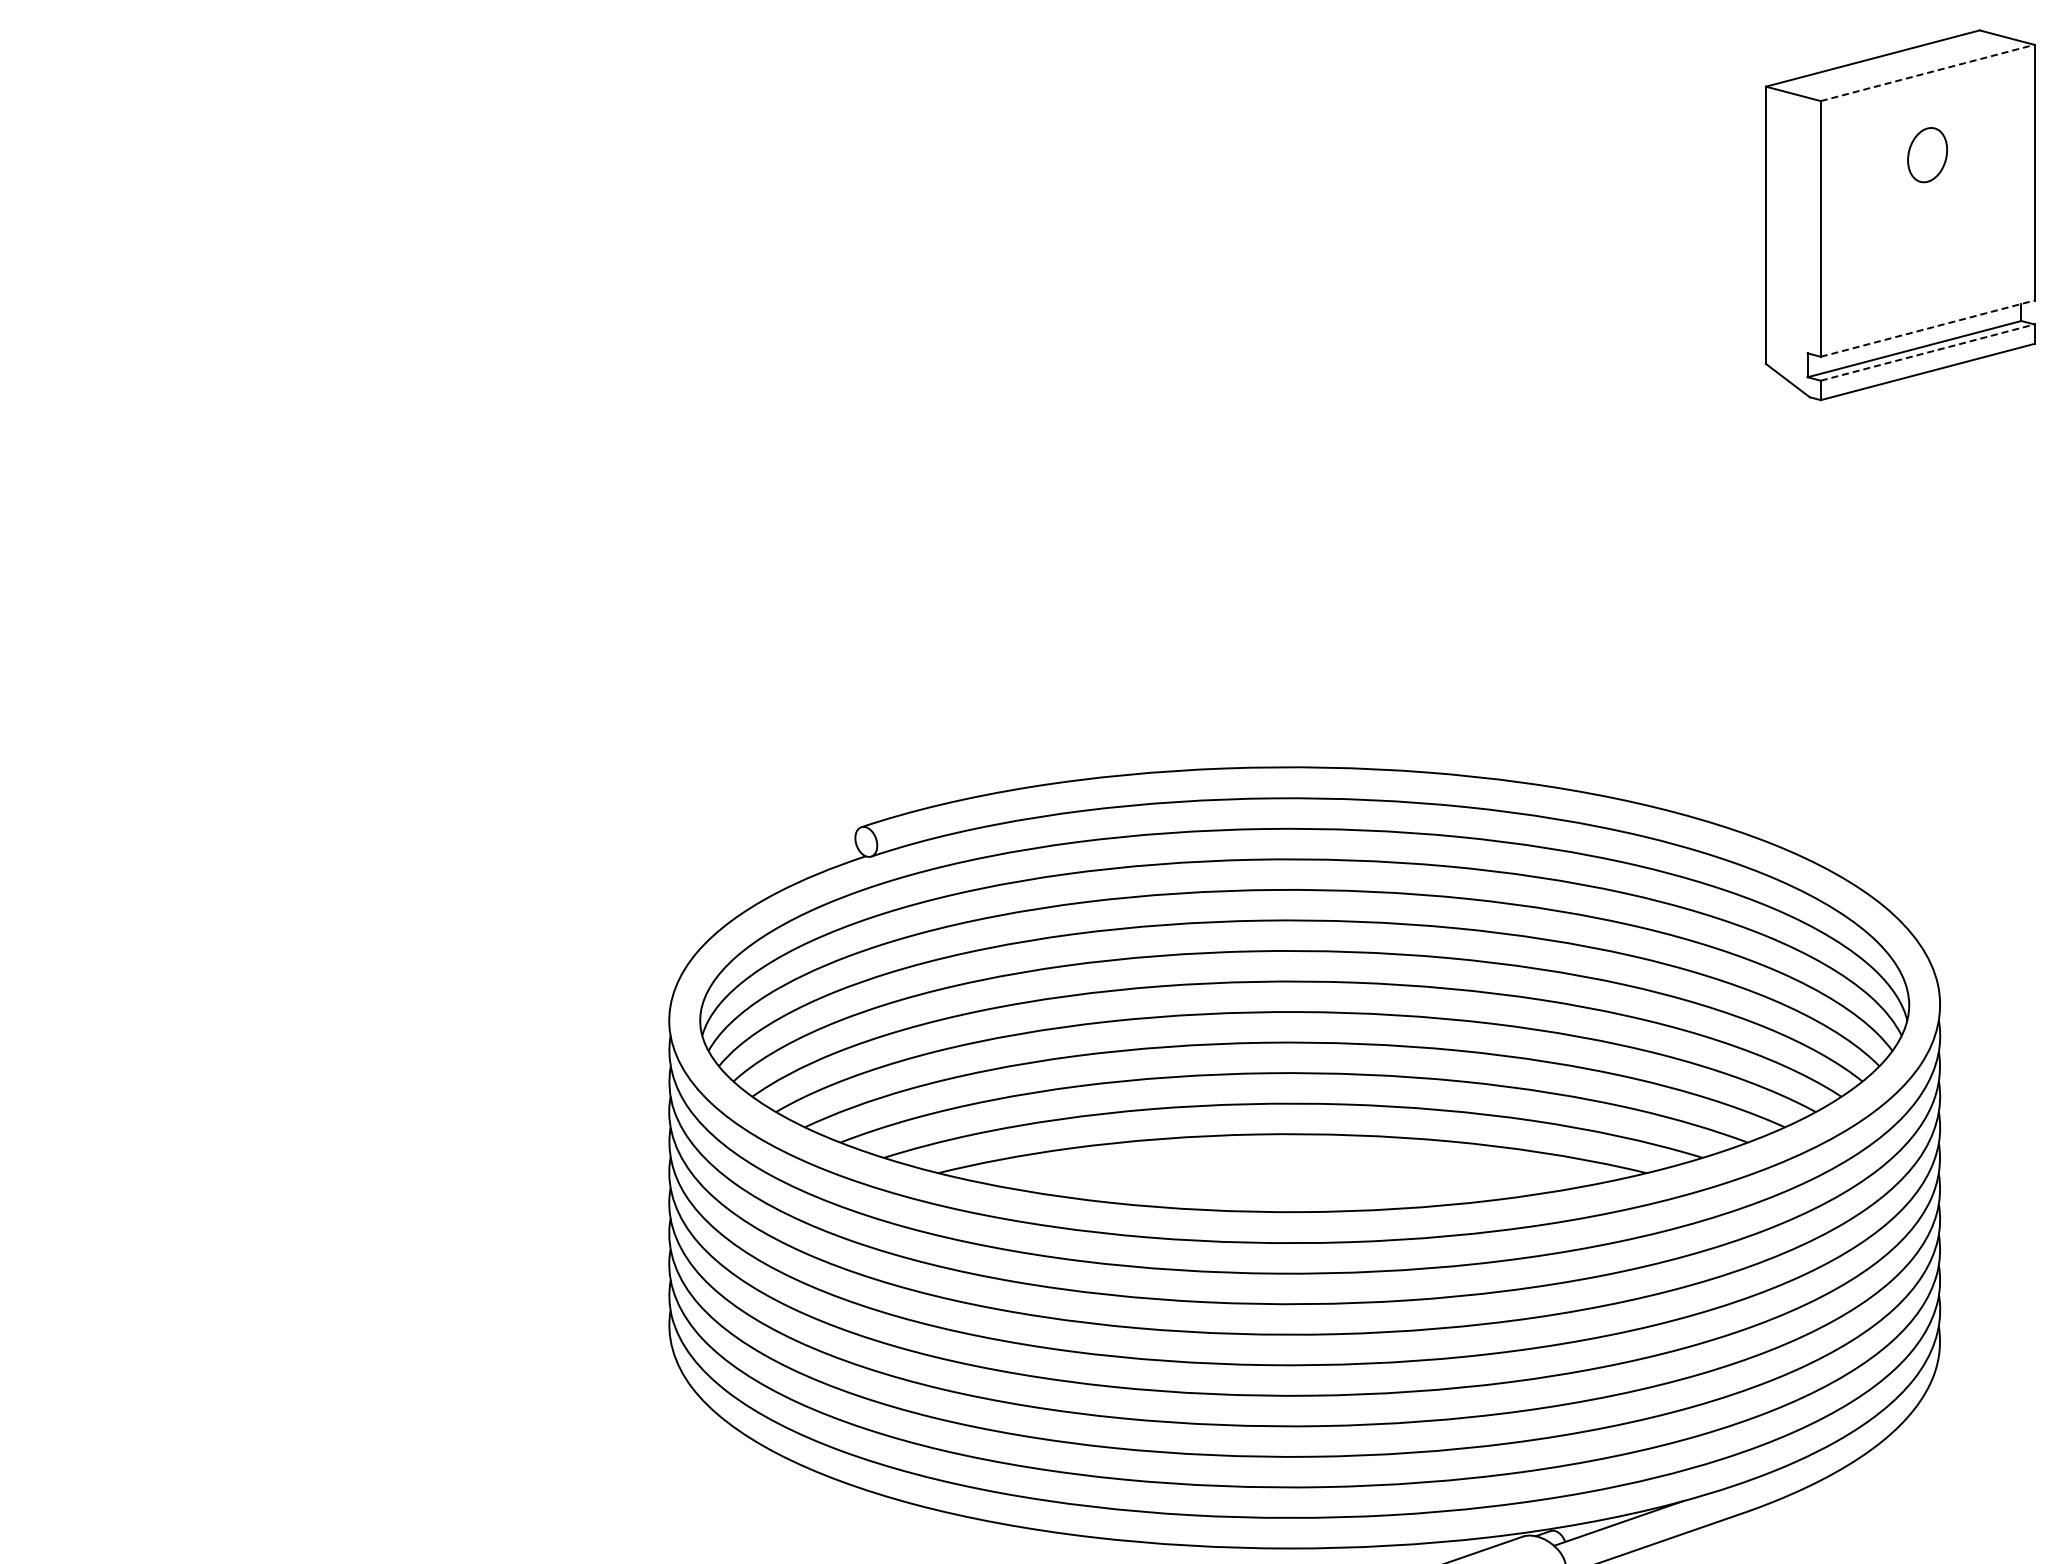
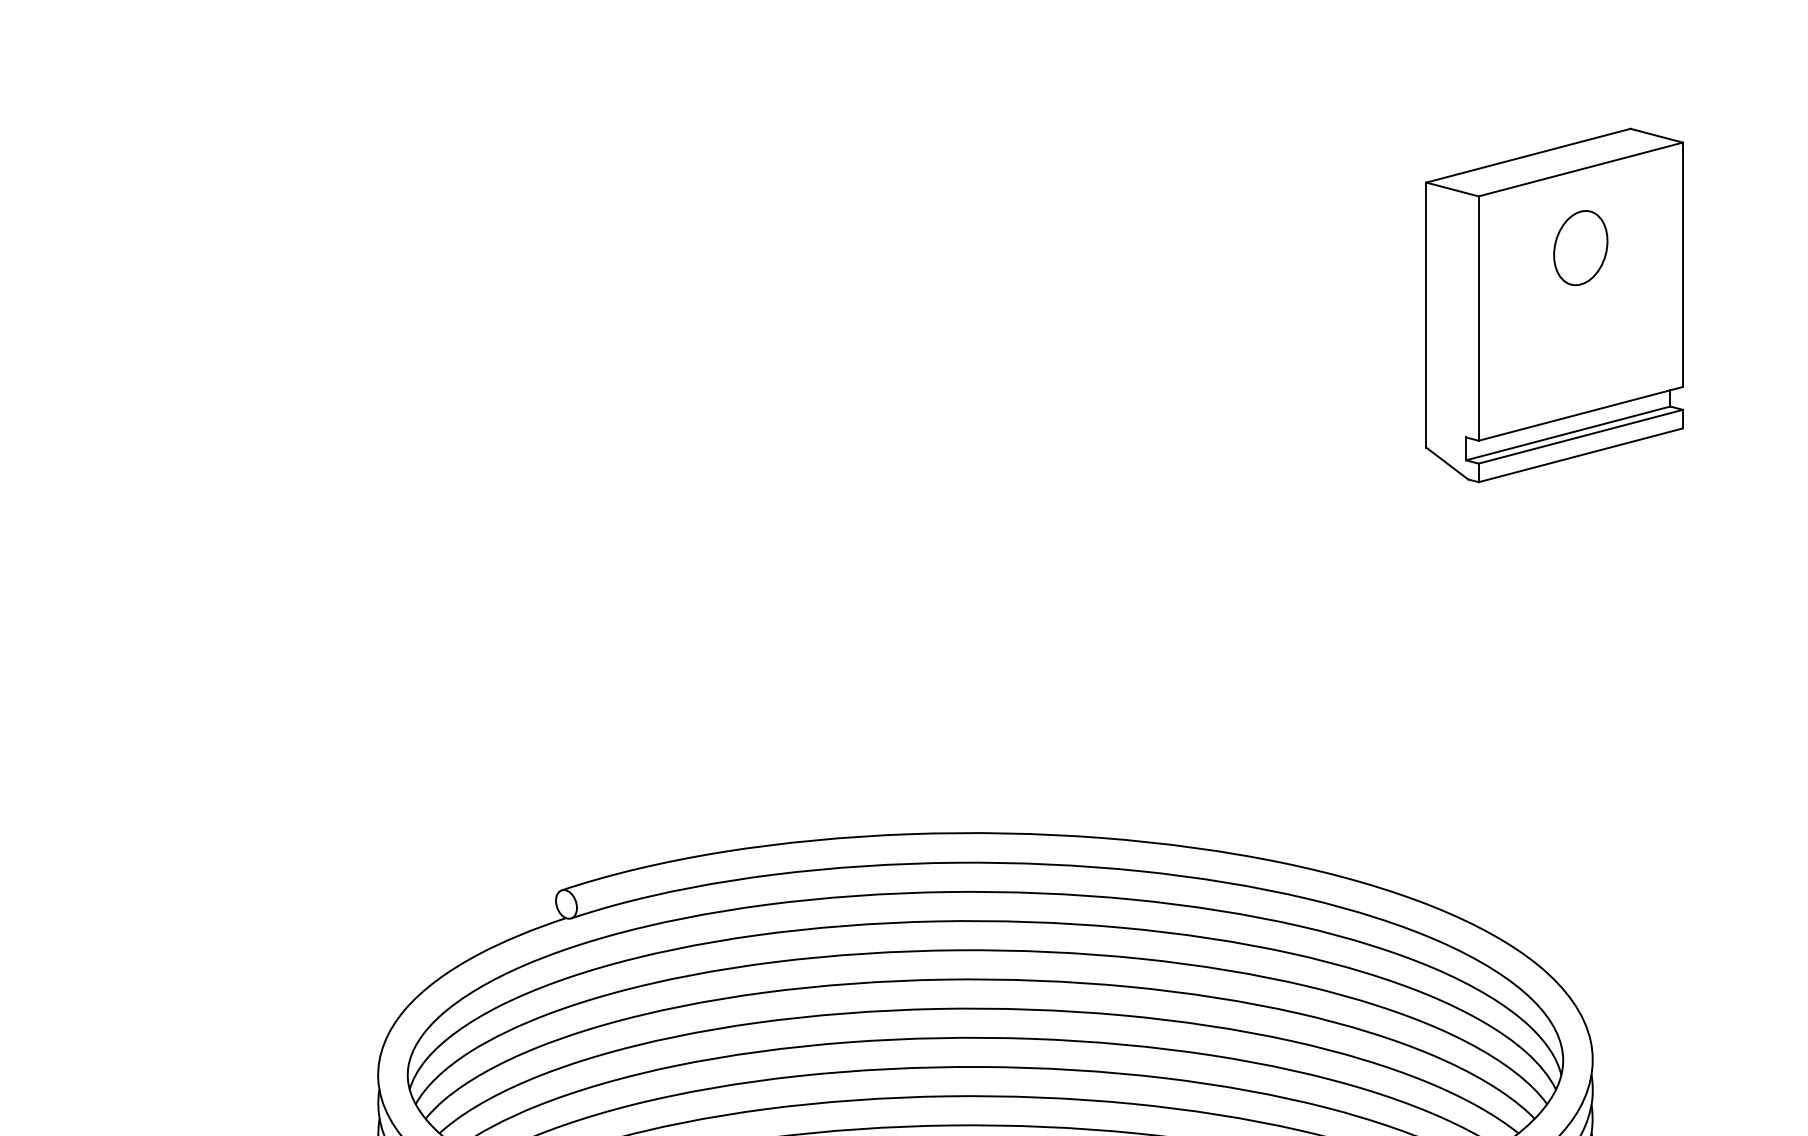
line: (1927, 72) -> (1580, 169), dashed -> solid
part: (1927, 154) -> (1580, 247), size x1.43
line: (1927, 328) -> (1580, 413), dashed -> solid
line: (1927, 352) -> (1580, 436), dashed -> solid

